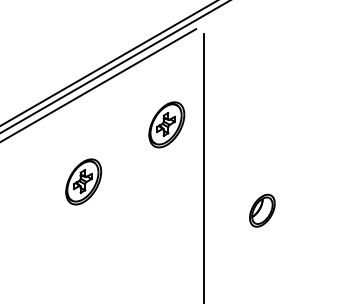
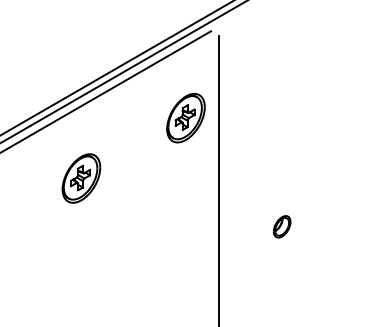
part: (166, 124) -> (185, 117), moved
part: (83, 181) -> (81, 178), moved
part: (261, 210) -> (281, 226), size x0.62

